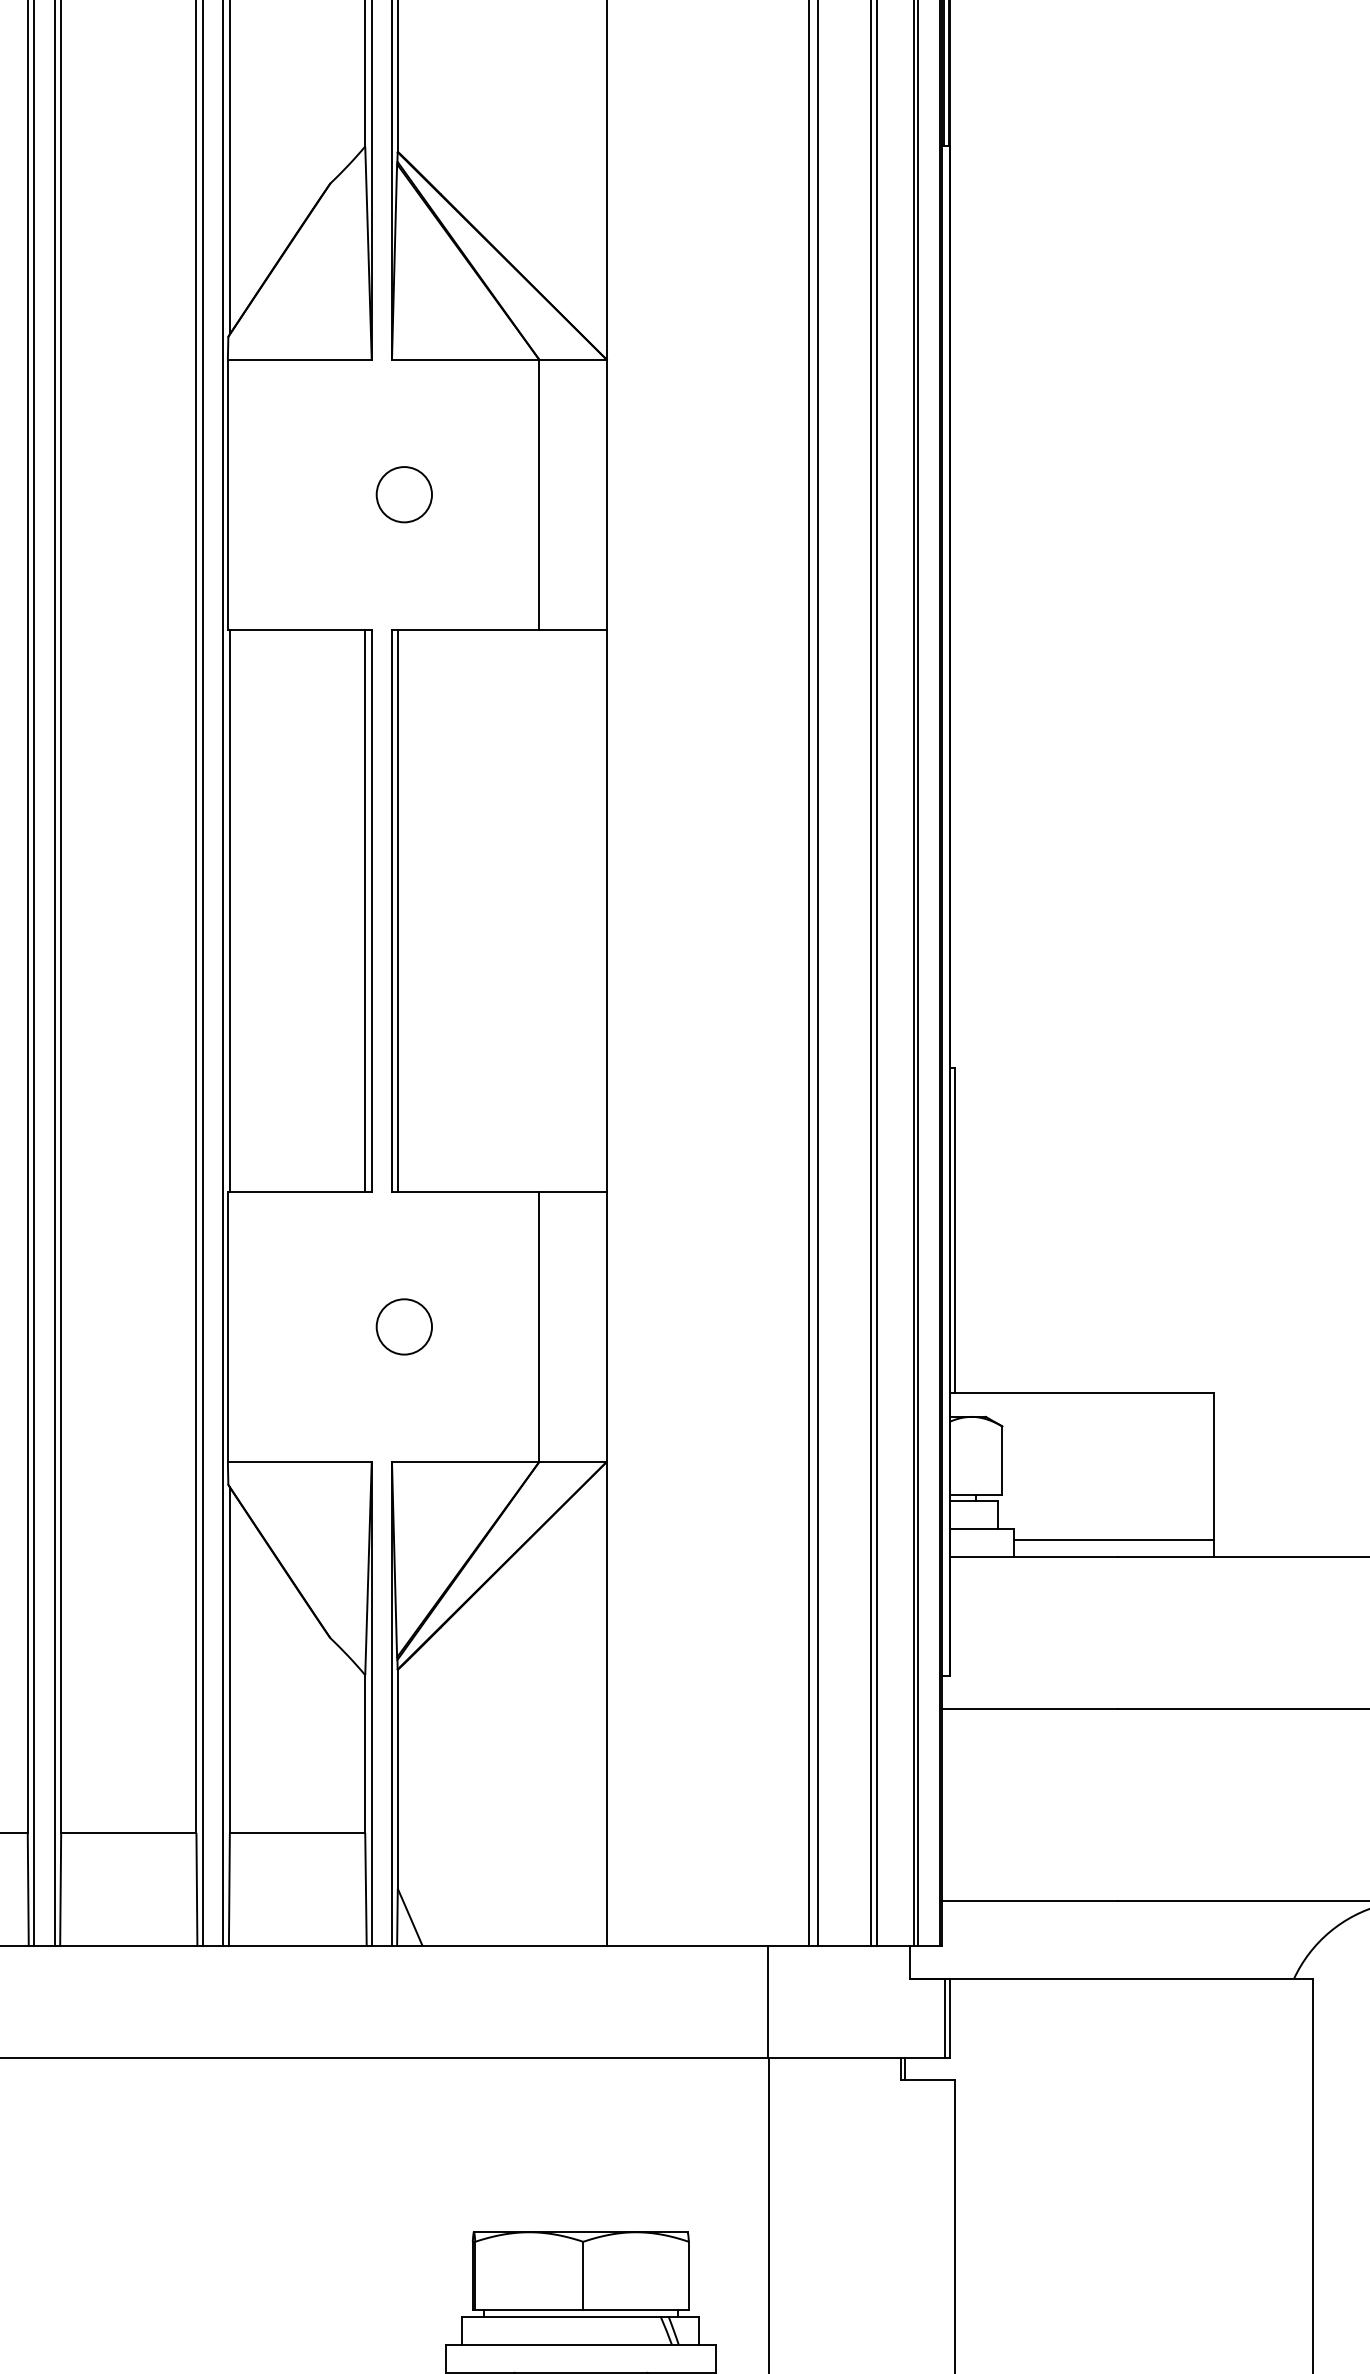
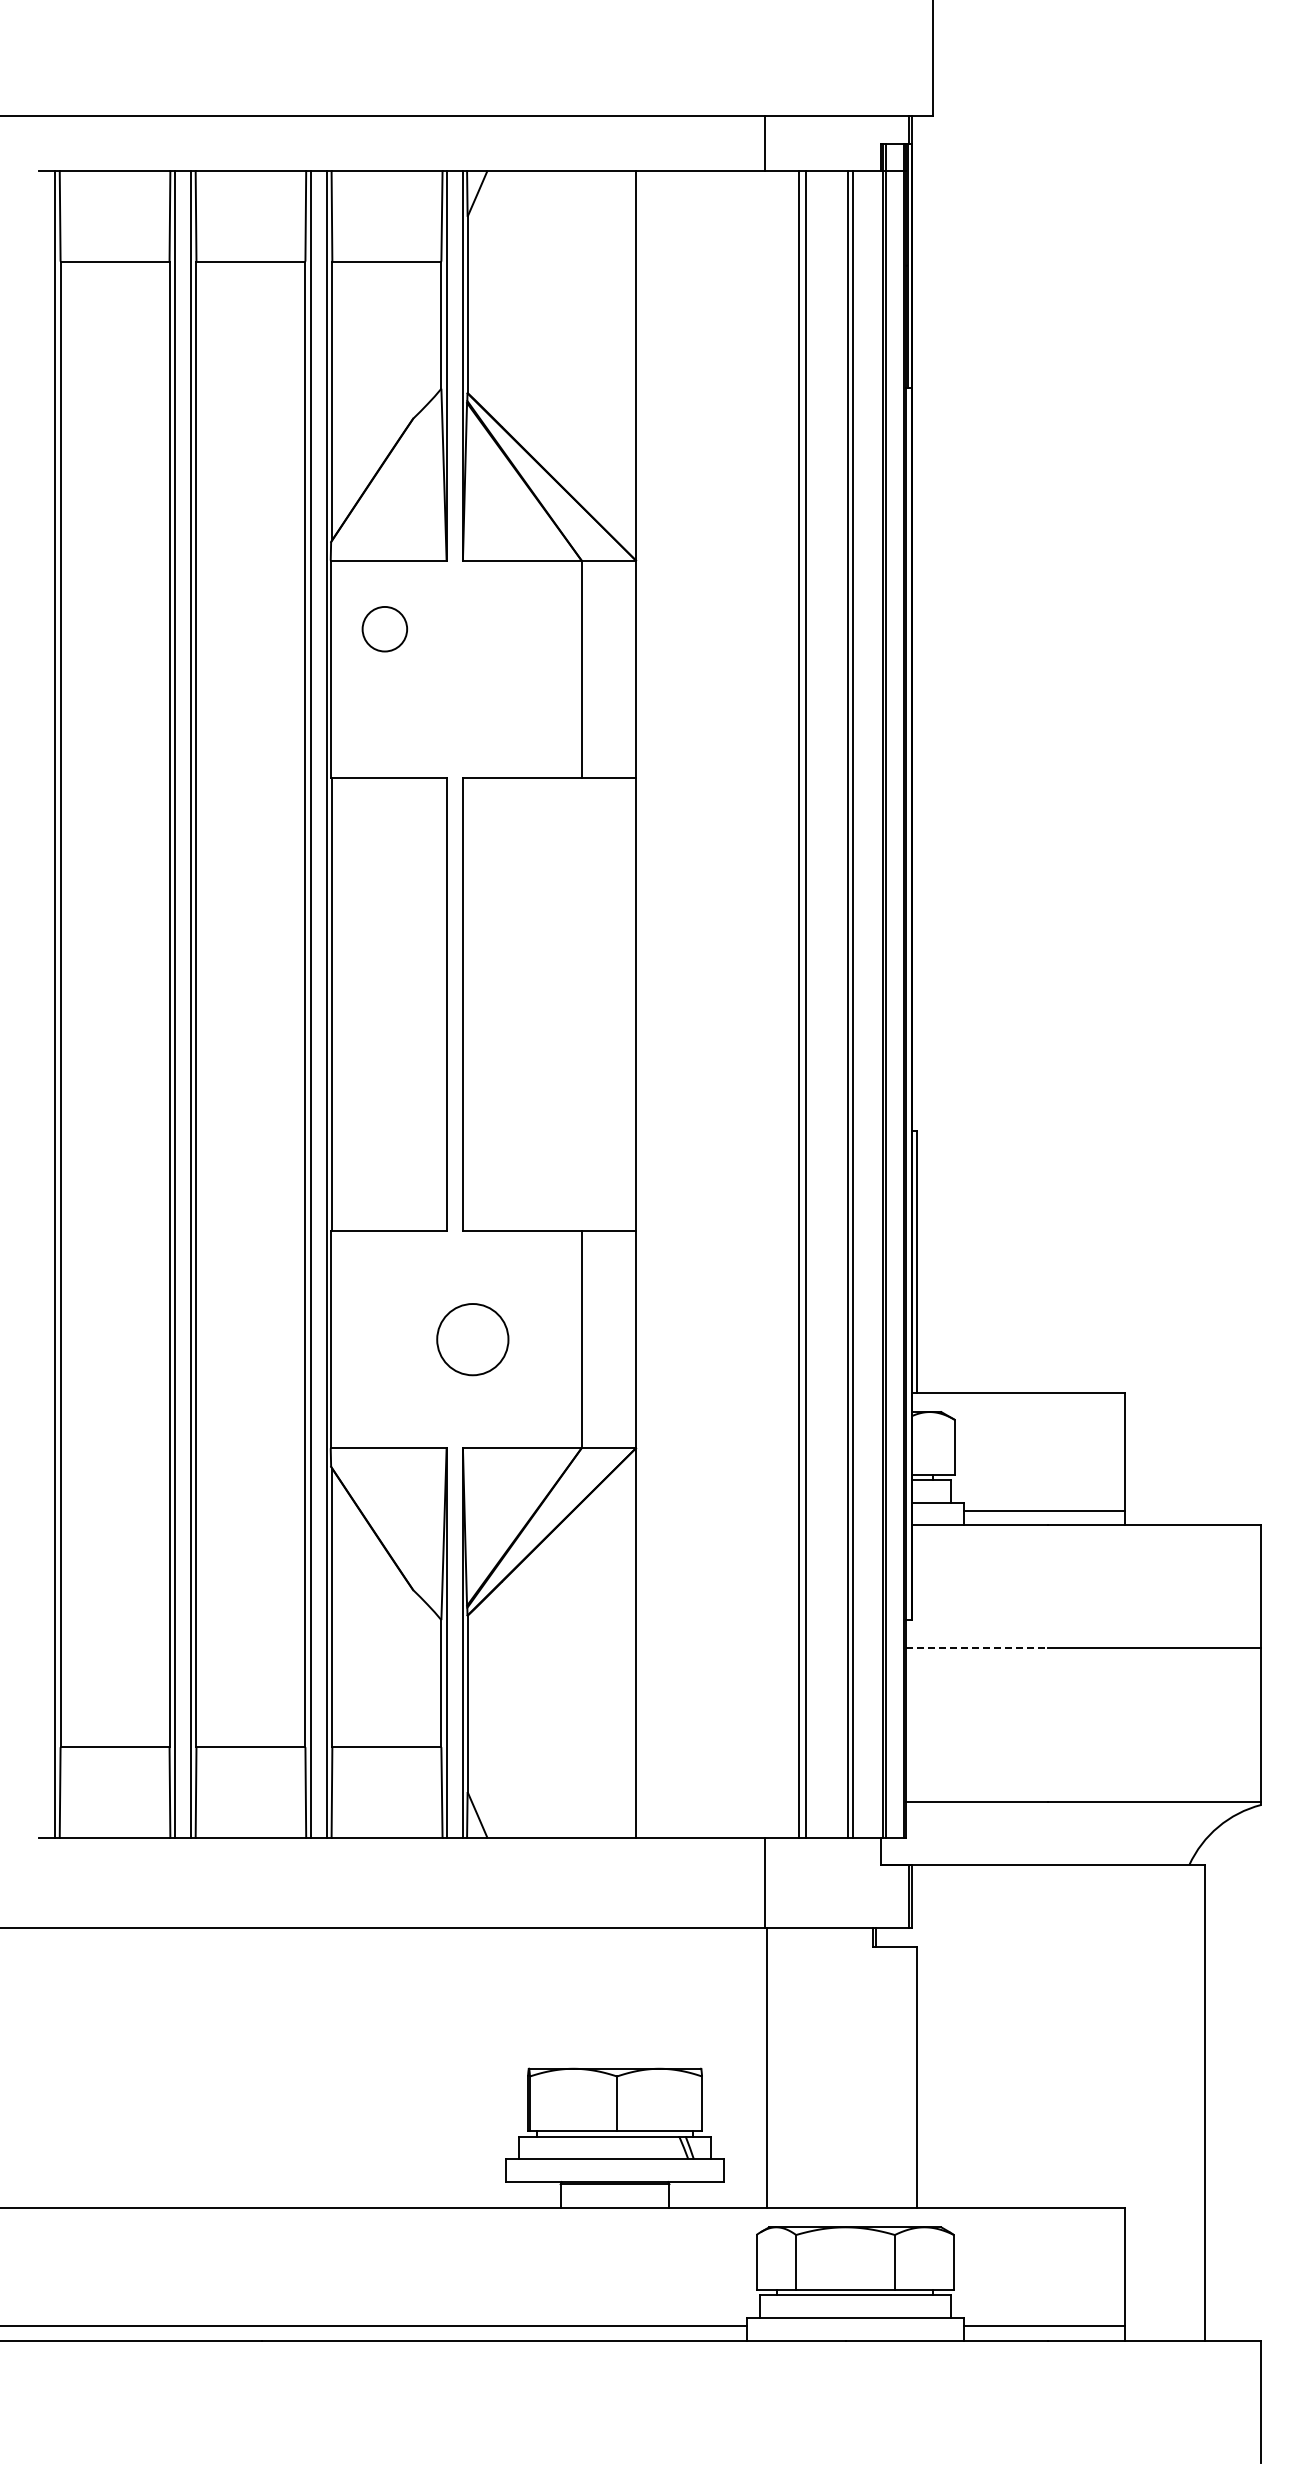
circle: (403, 495) -> (384, 629), moved
line: (365, 909) -> (441, 1003), removed
line: (397, 909) -> (467, 1003), removed
circle: (403, 1326) -> (472, 1339), size x1.6
line: (1030, 1709) -> (977, 1647), solid -> dashed

